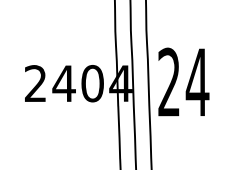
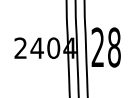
text: (197, 82) -> (114, 47), 24 -> 28

